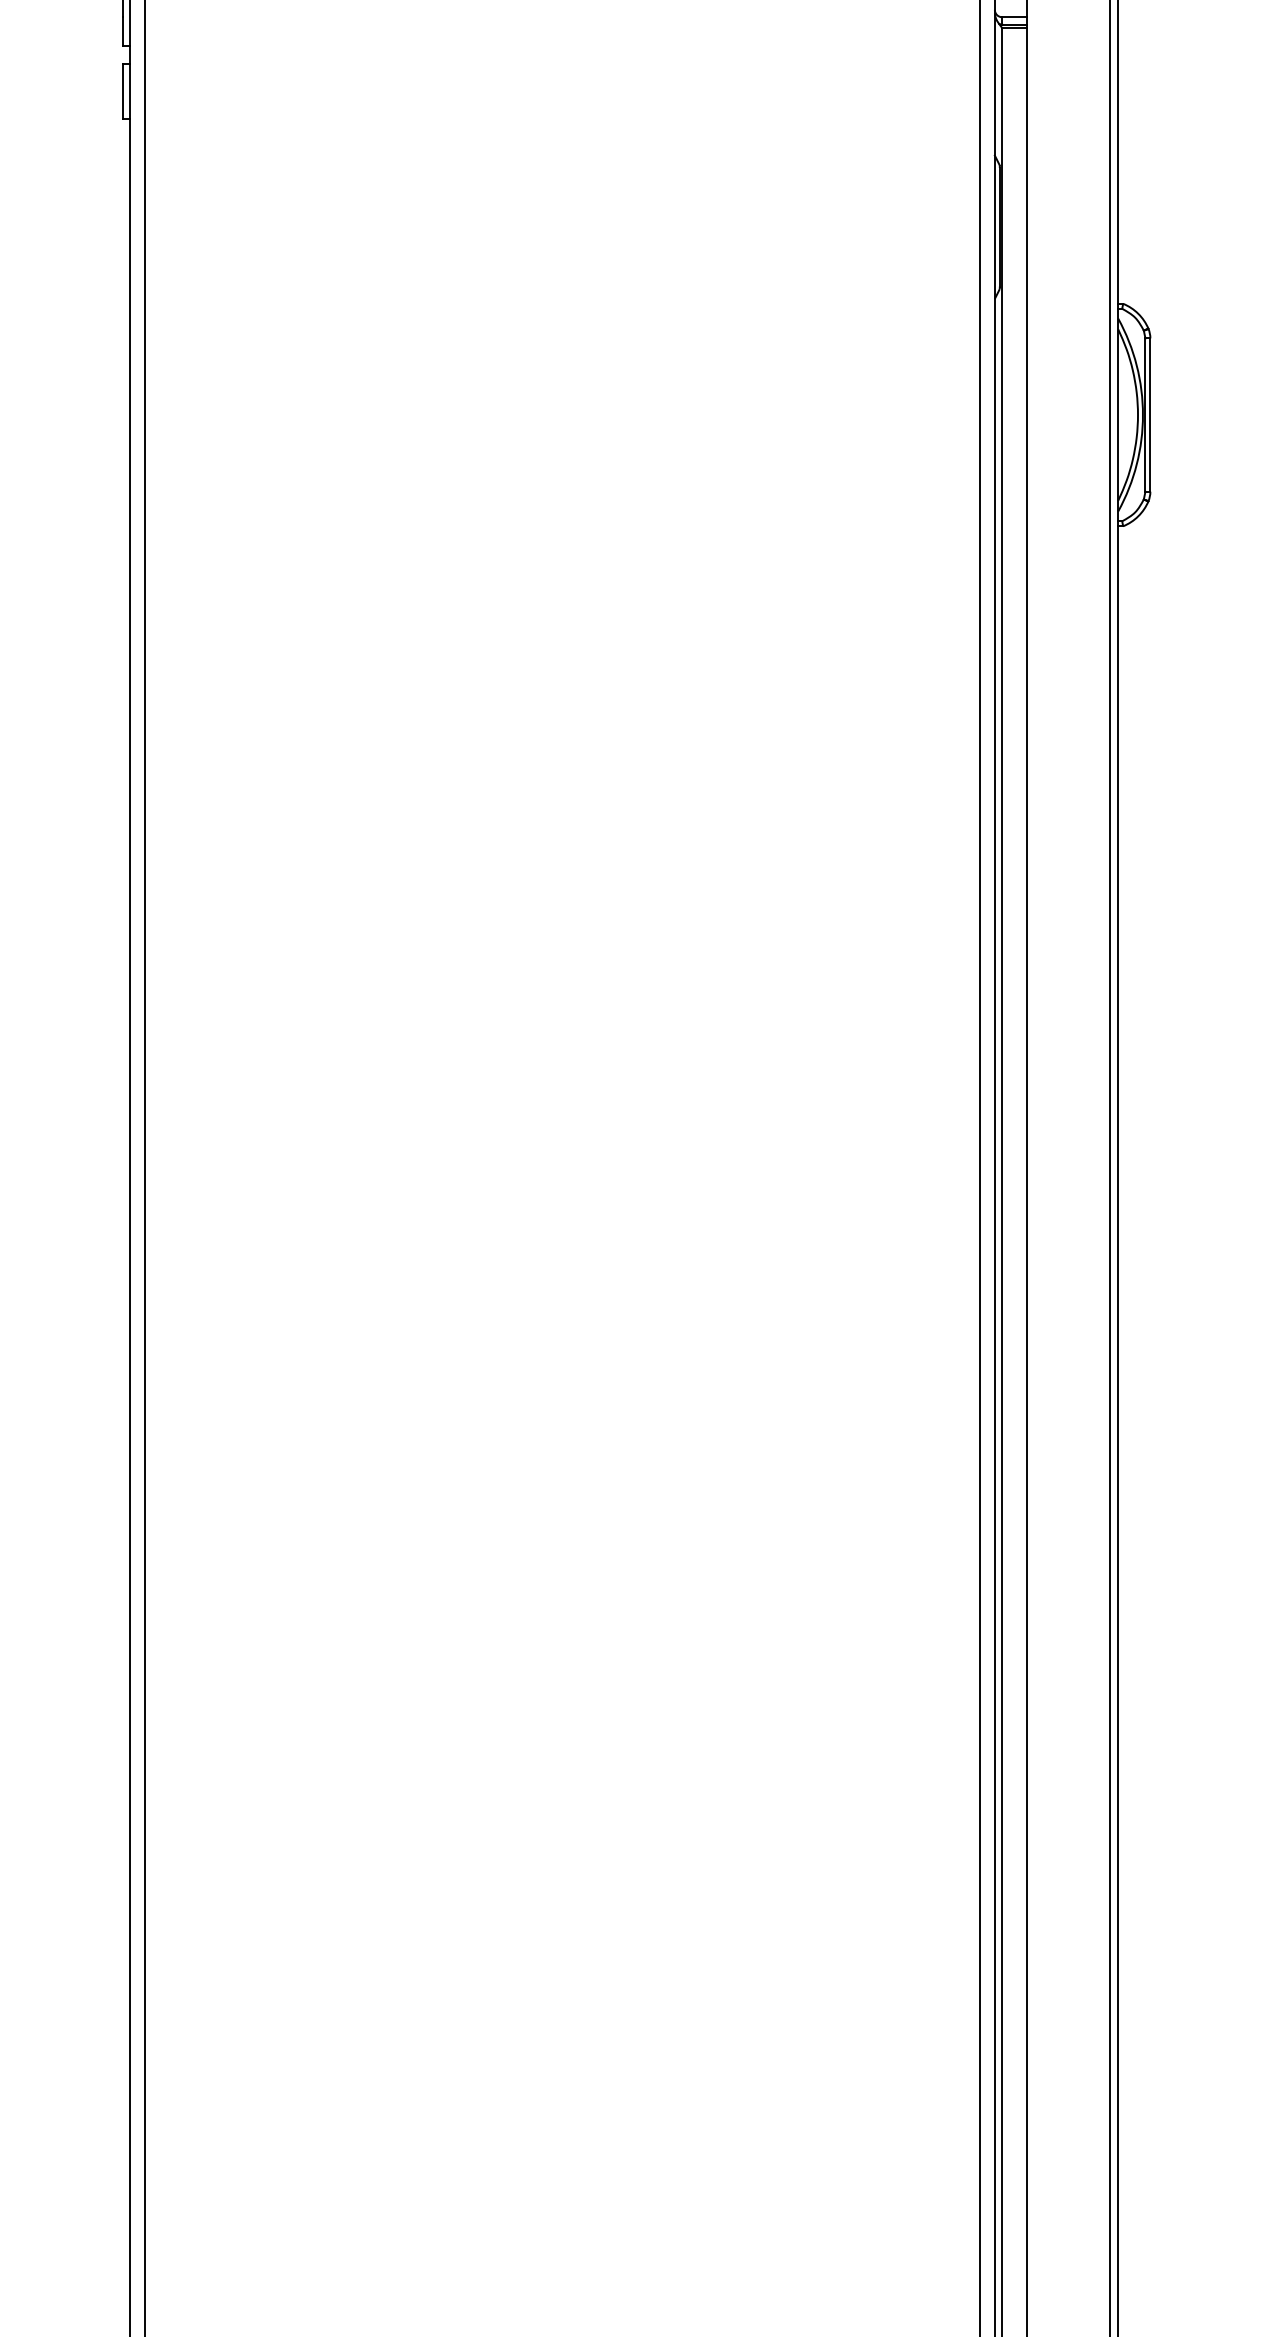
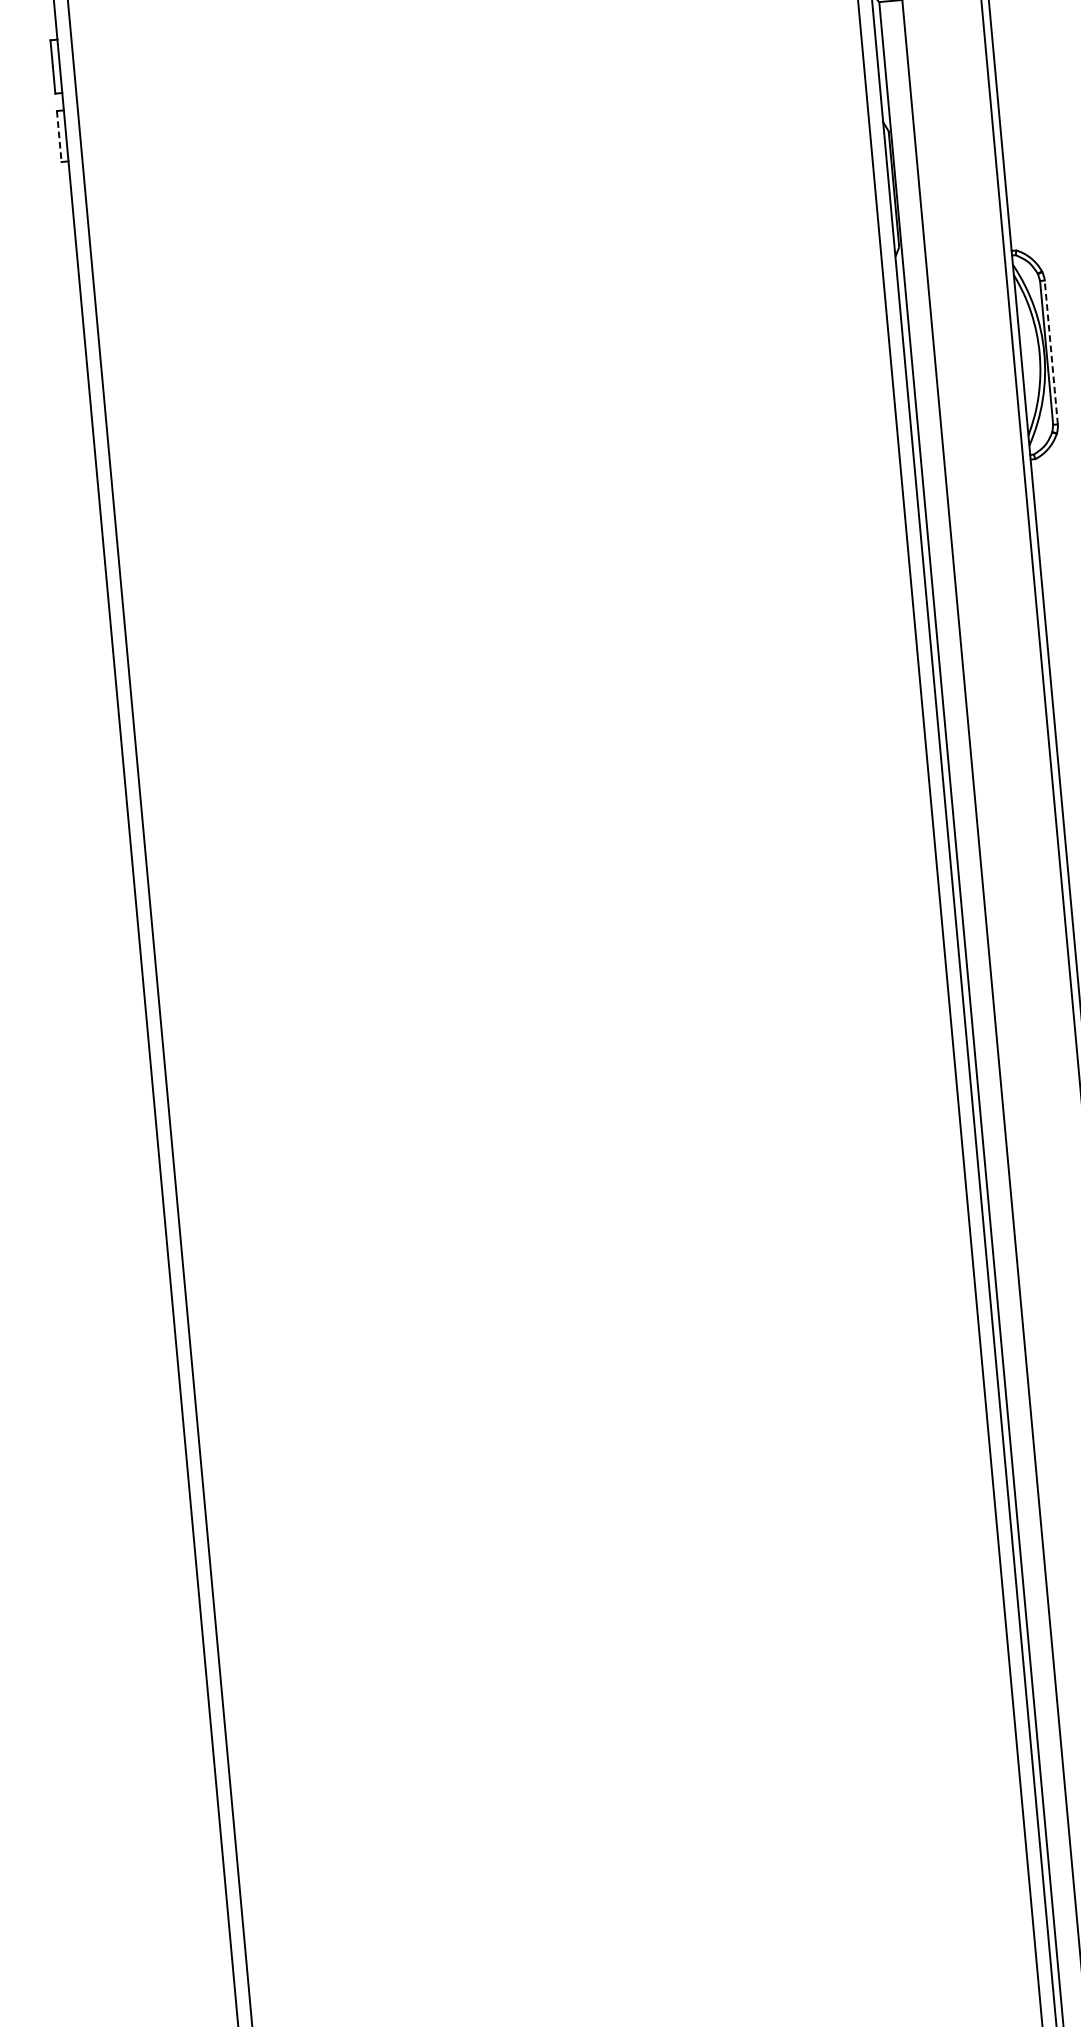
line: (122, 91) -> (59, 136), solid -> dashed
line: (1150, 415) -> (1051, 352), solid -> dashed

